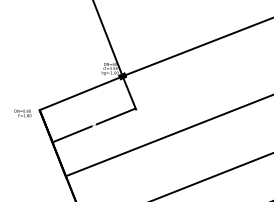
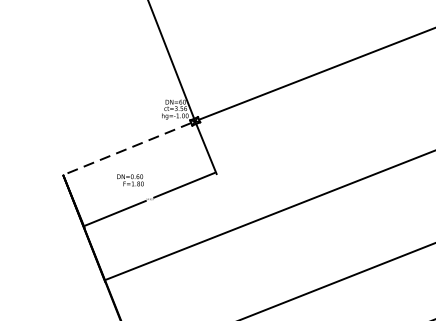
line: (79, 93) -> (126, 148), solid -> dashed
text: (22, 113) -> (129, 180), moved

